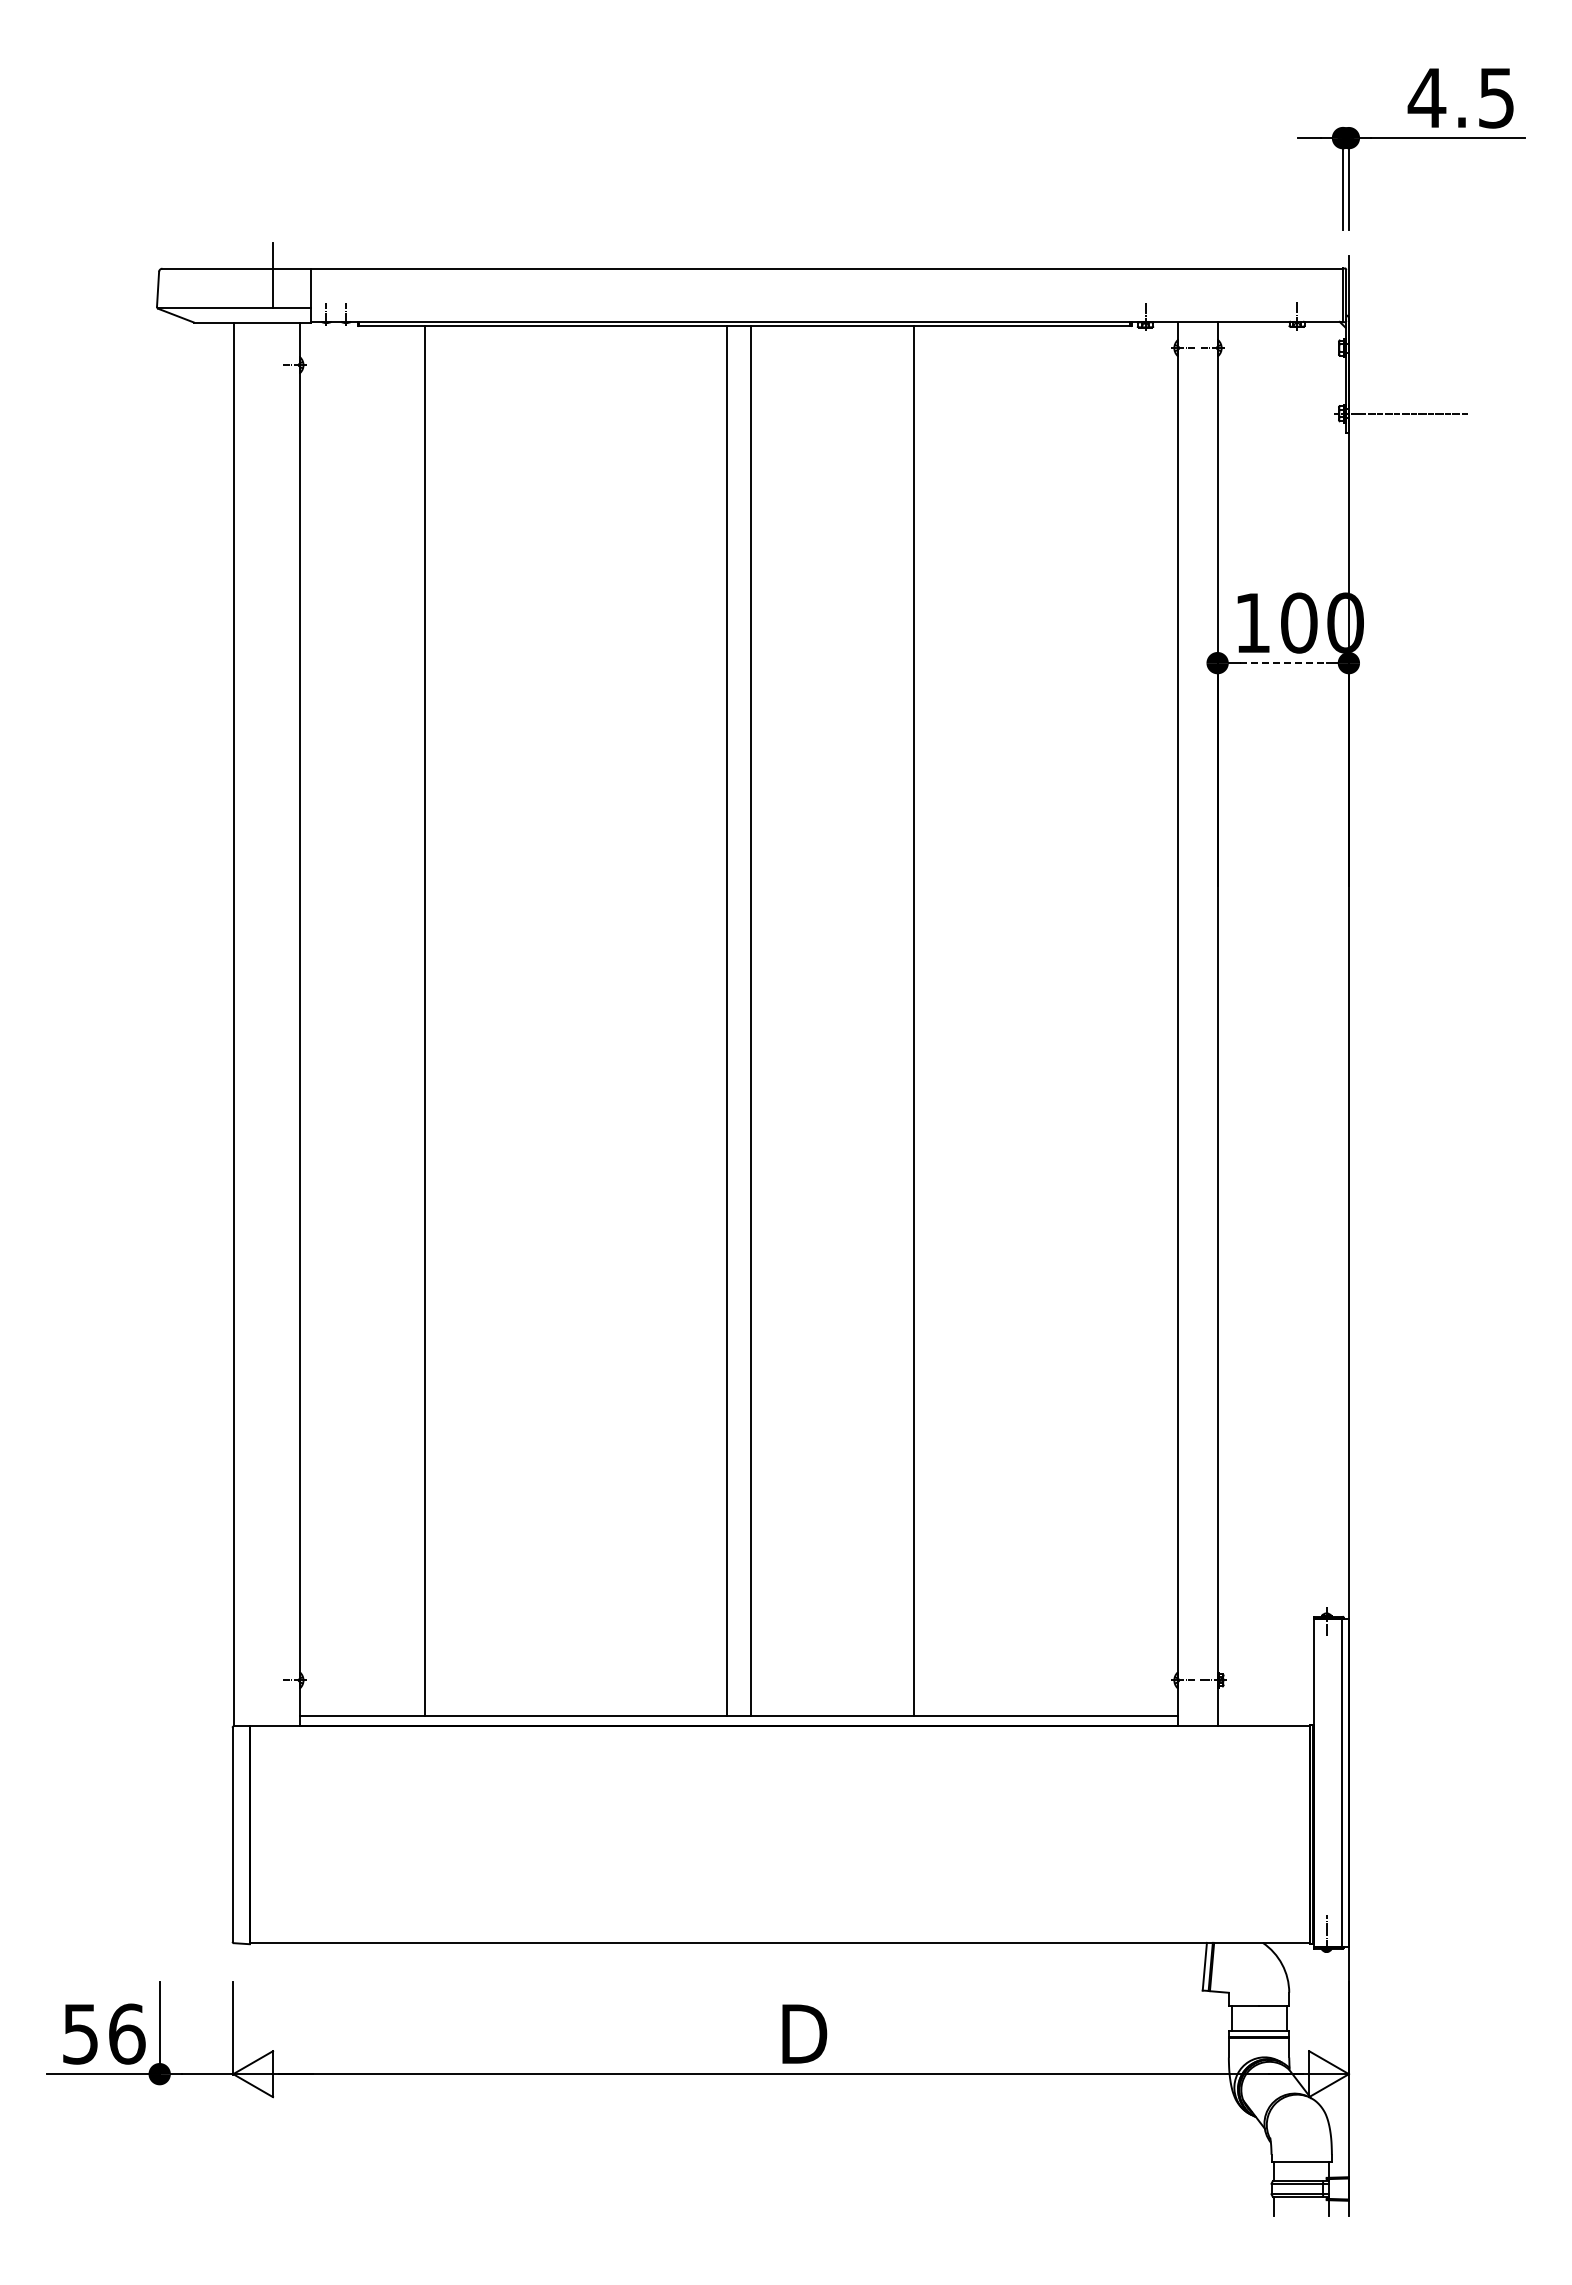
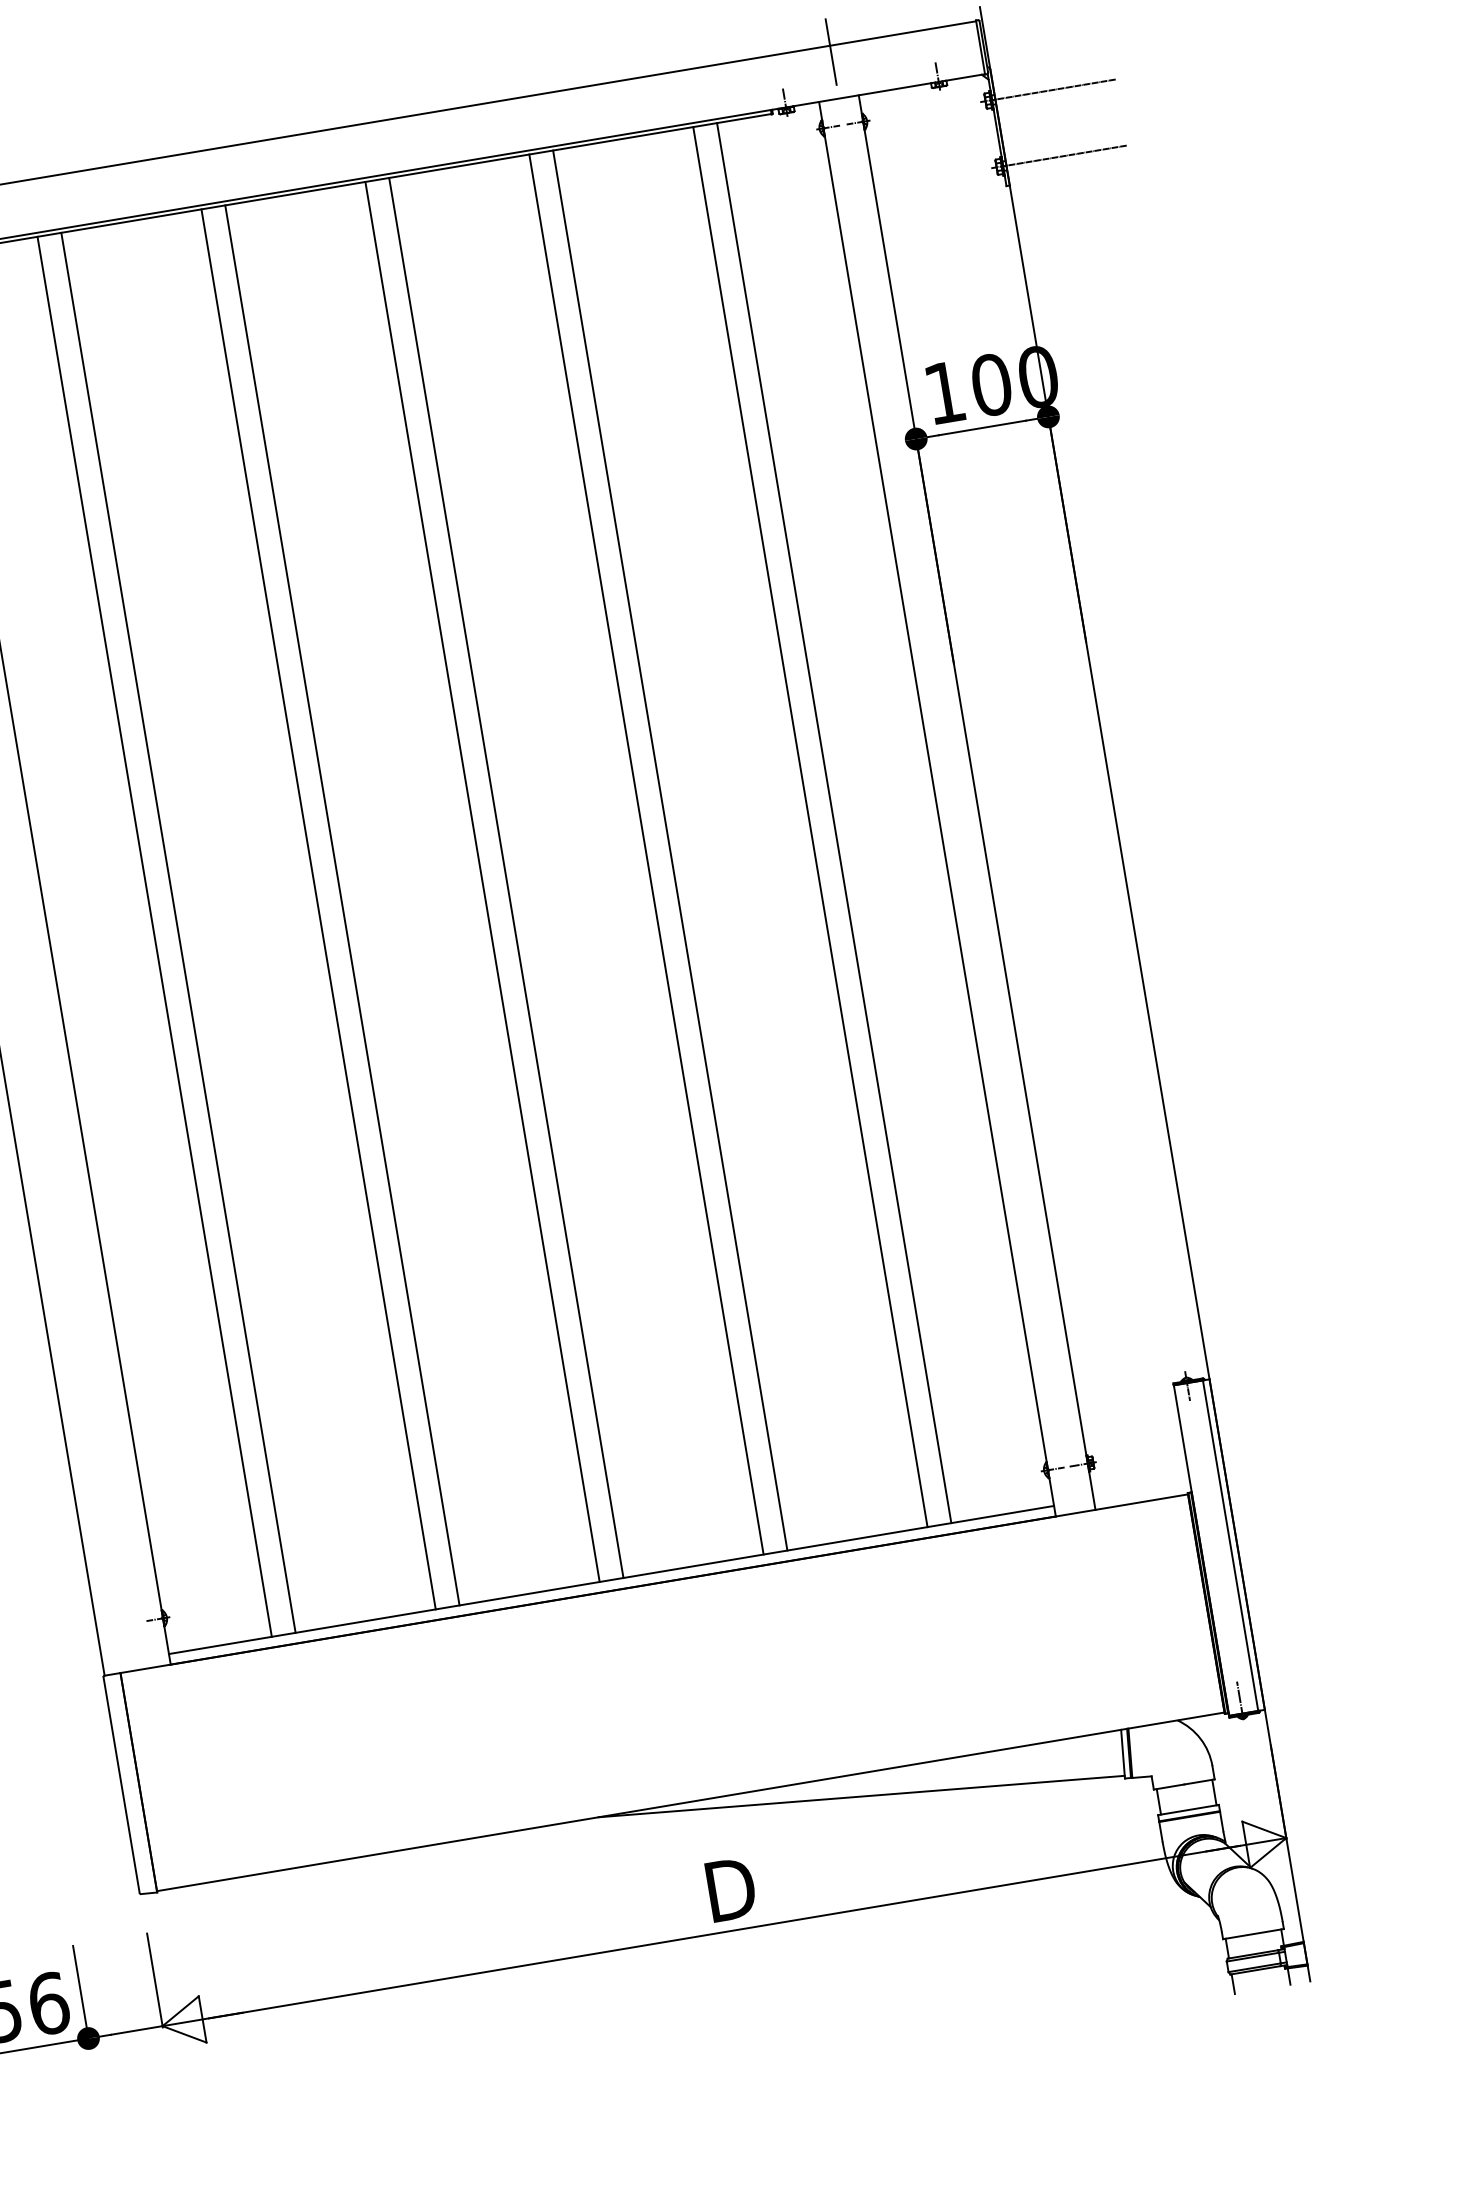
line: (1198, 275) -> (831, 51), added
line: (1401, 348) -> (1048, 91), added
line: (1283, 663) -> (982, 428), dashed -> solid
line: (401, 1020) -> (154, 936), added
line: (564, 1020) -> (318, 909), added
line: (588, 1020) -> (342, 905), added
line: (889, 1020) -> (645, 854), added
line: (1052, 1020) -> (810, 826), added
line: (1076, 1020) -> (834, 822), added
line: (945, 1964) -> (861, 1795), added

